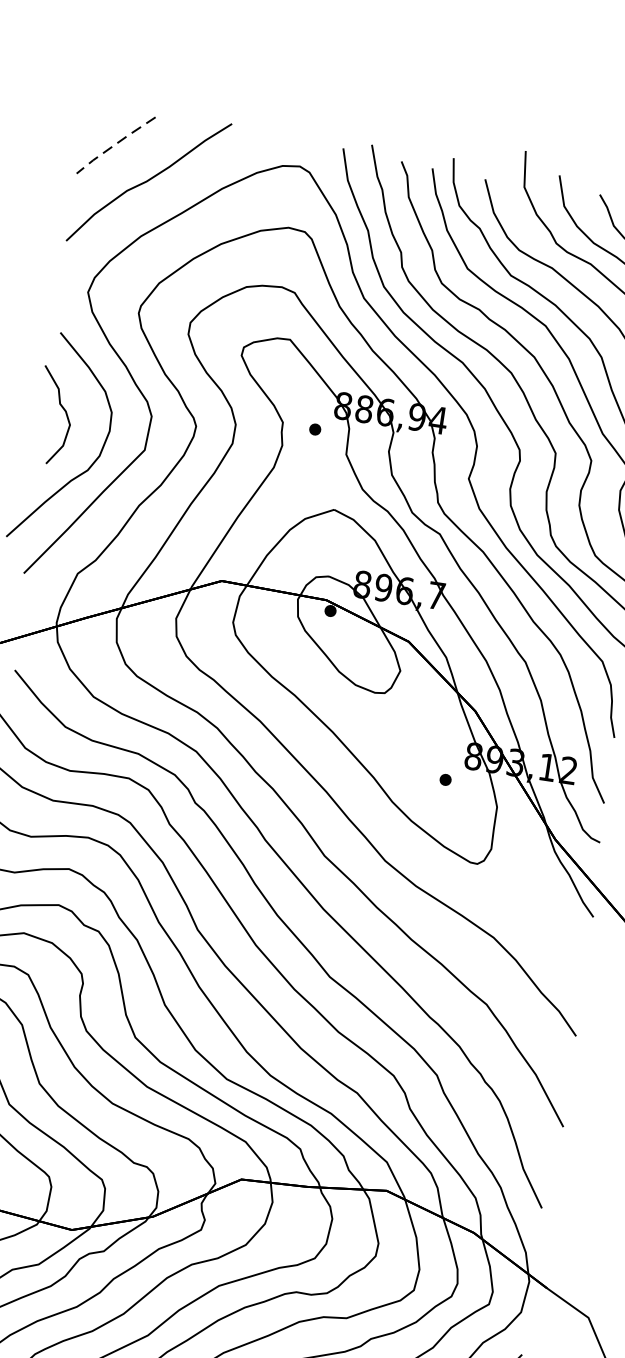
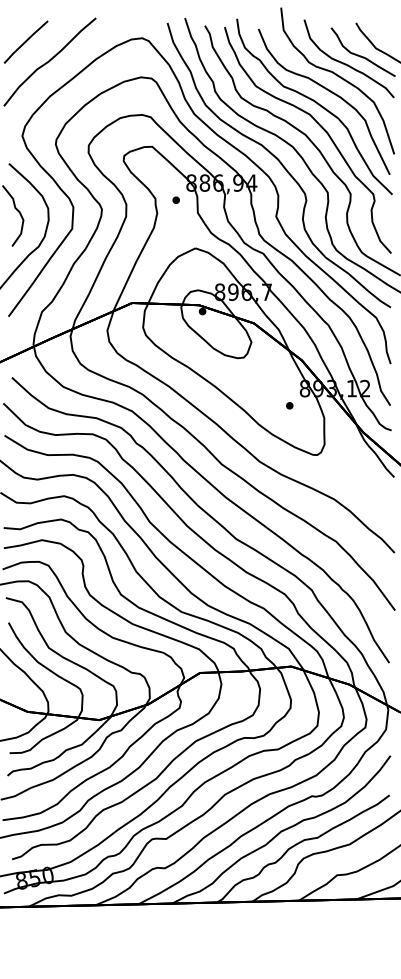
line: (115, 145) -> (25, 42), dashed -> solid

